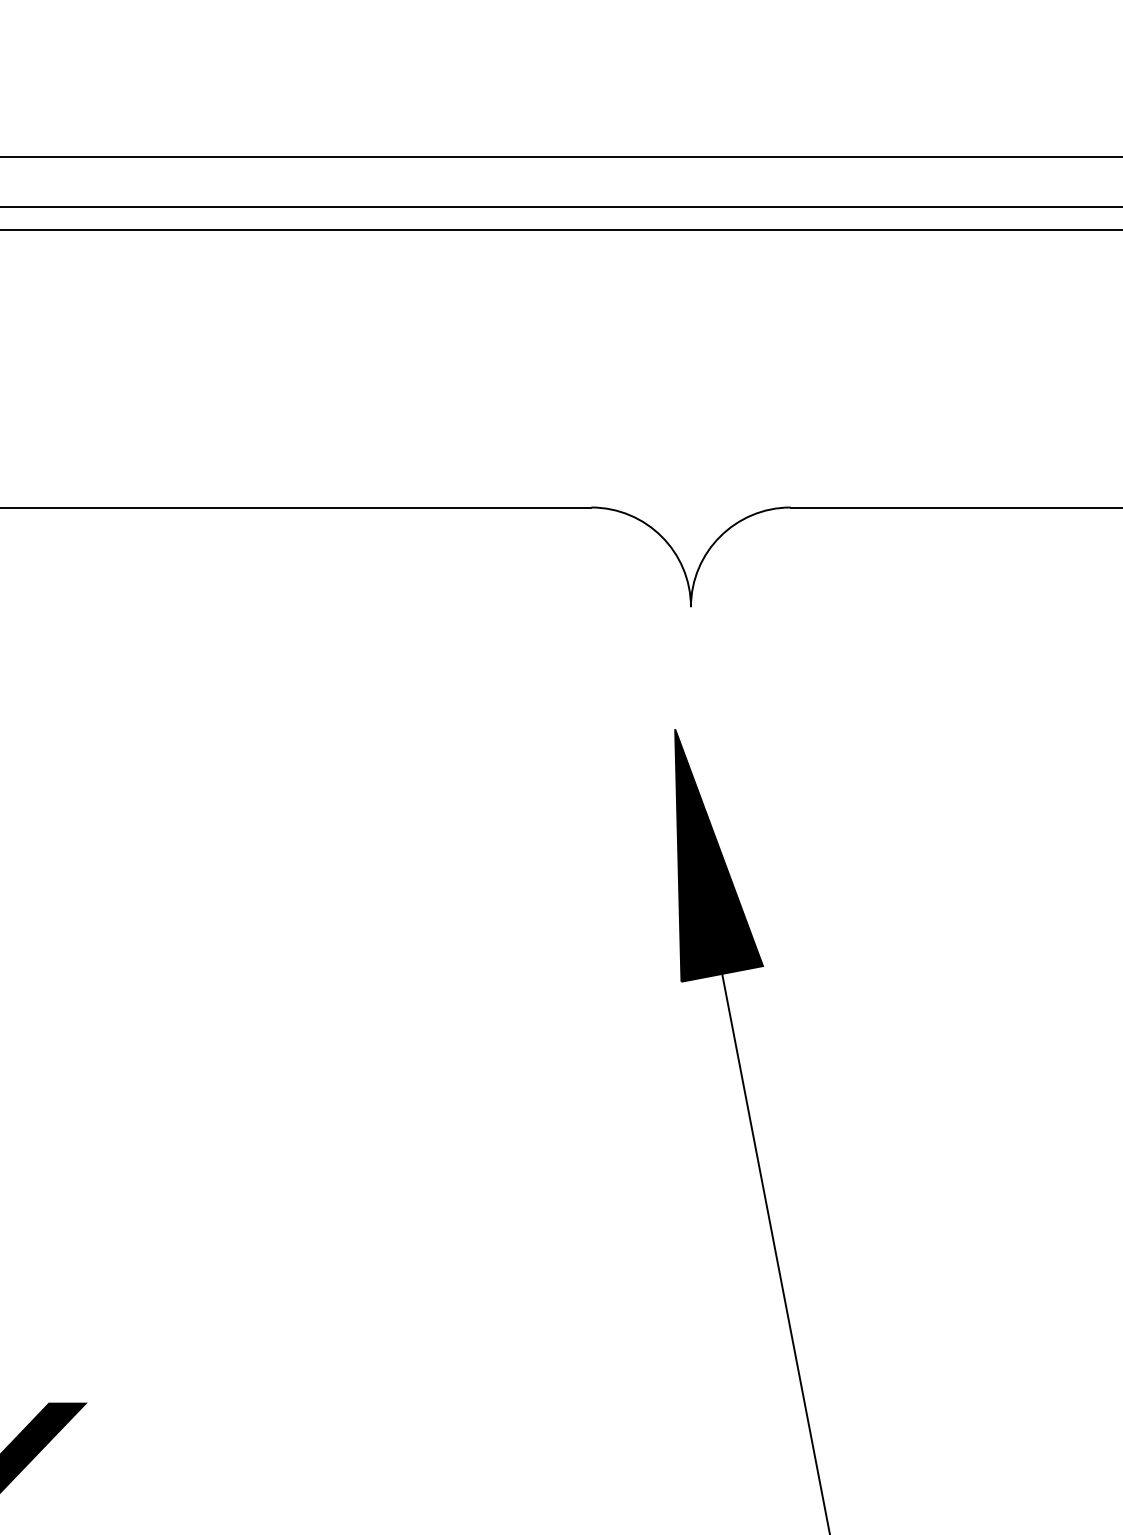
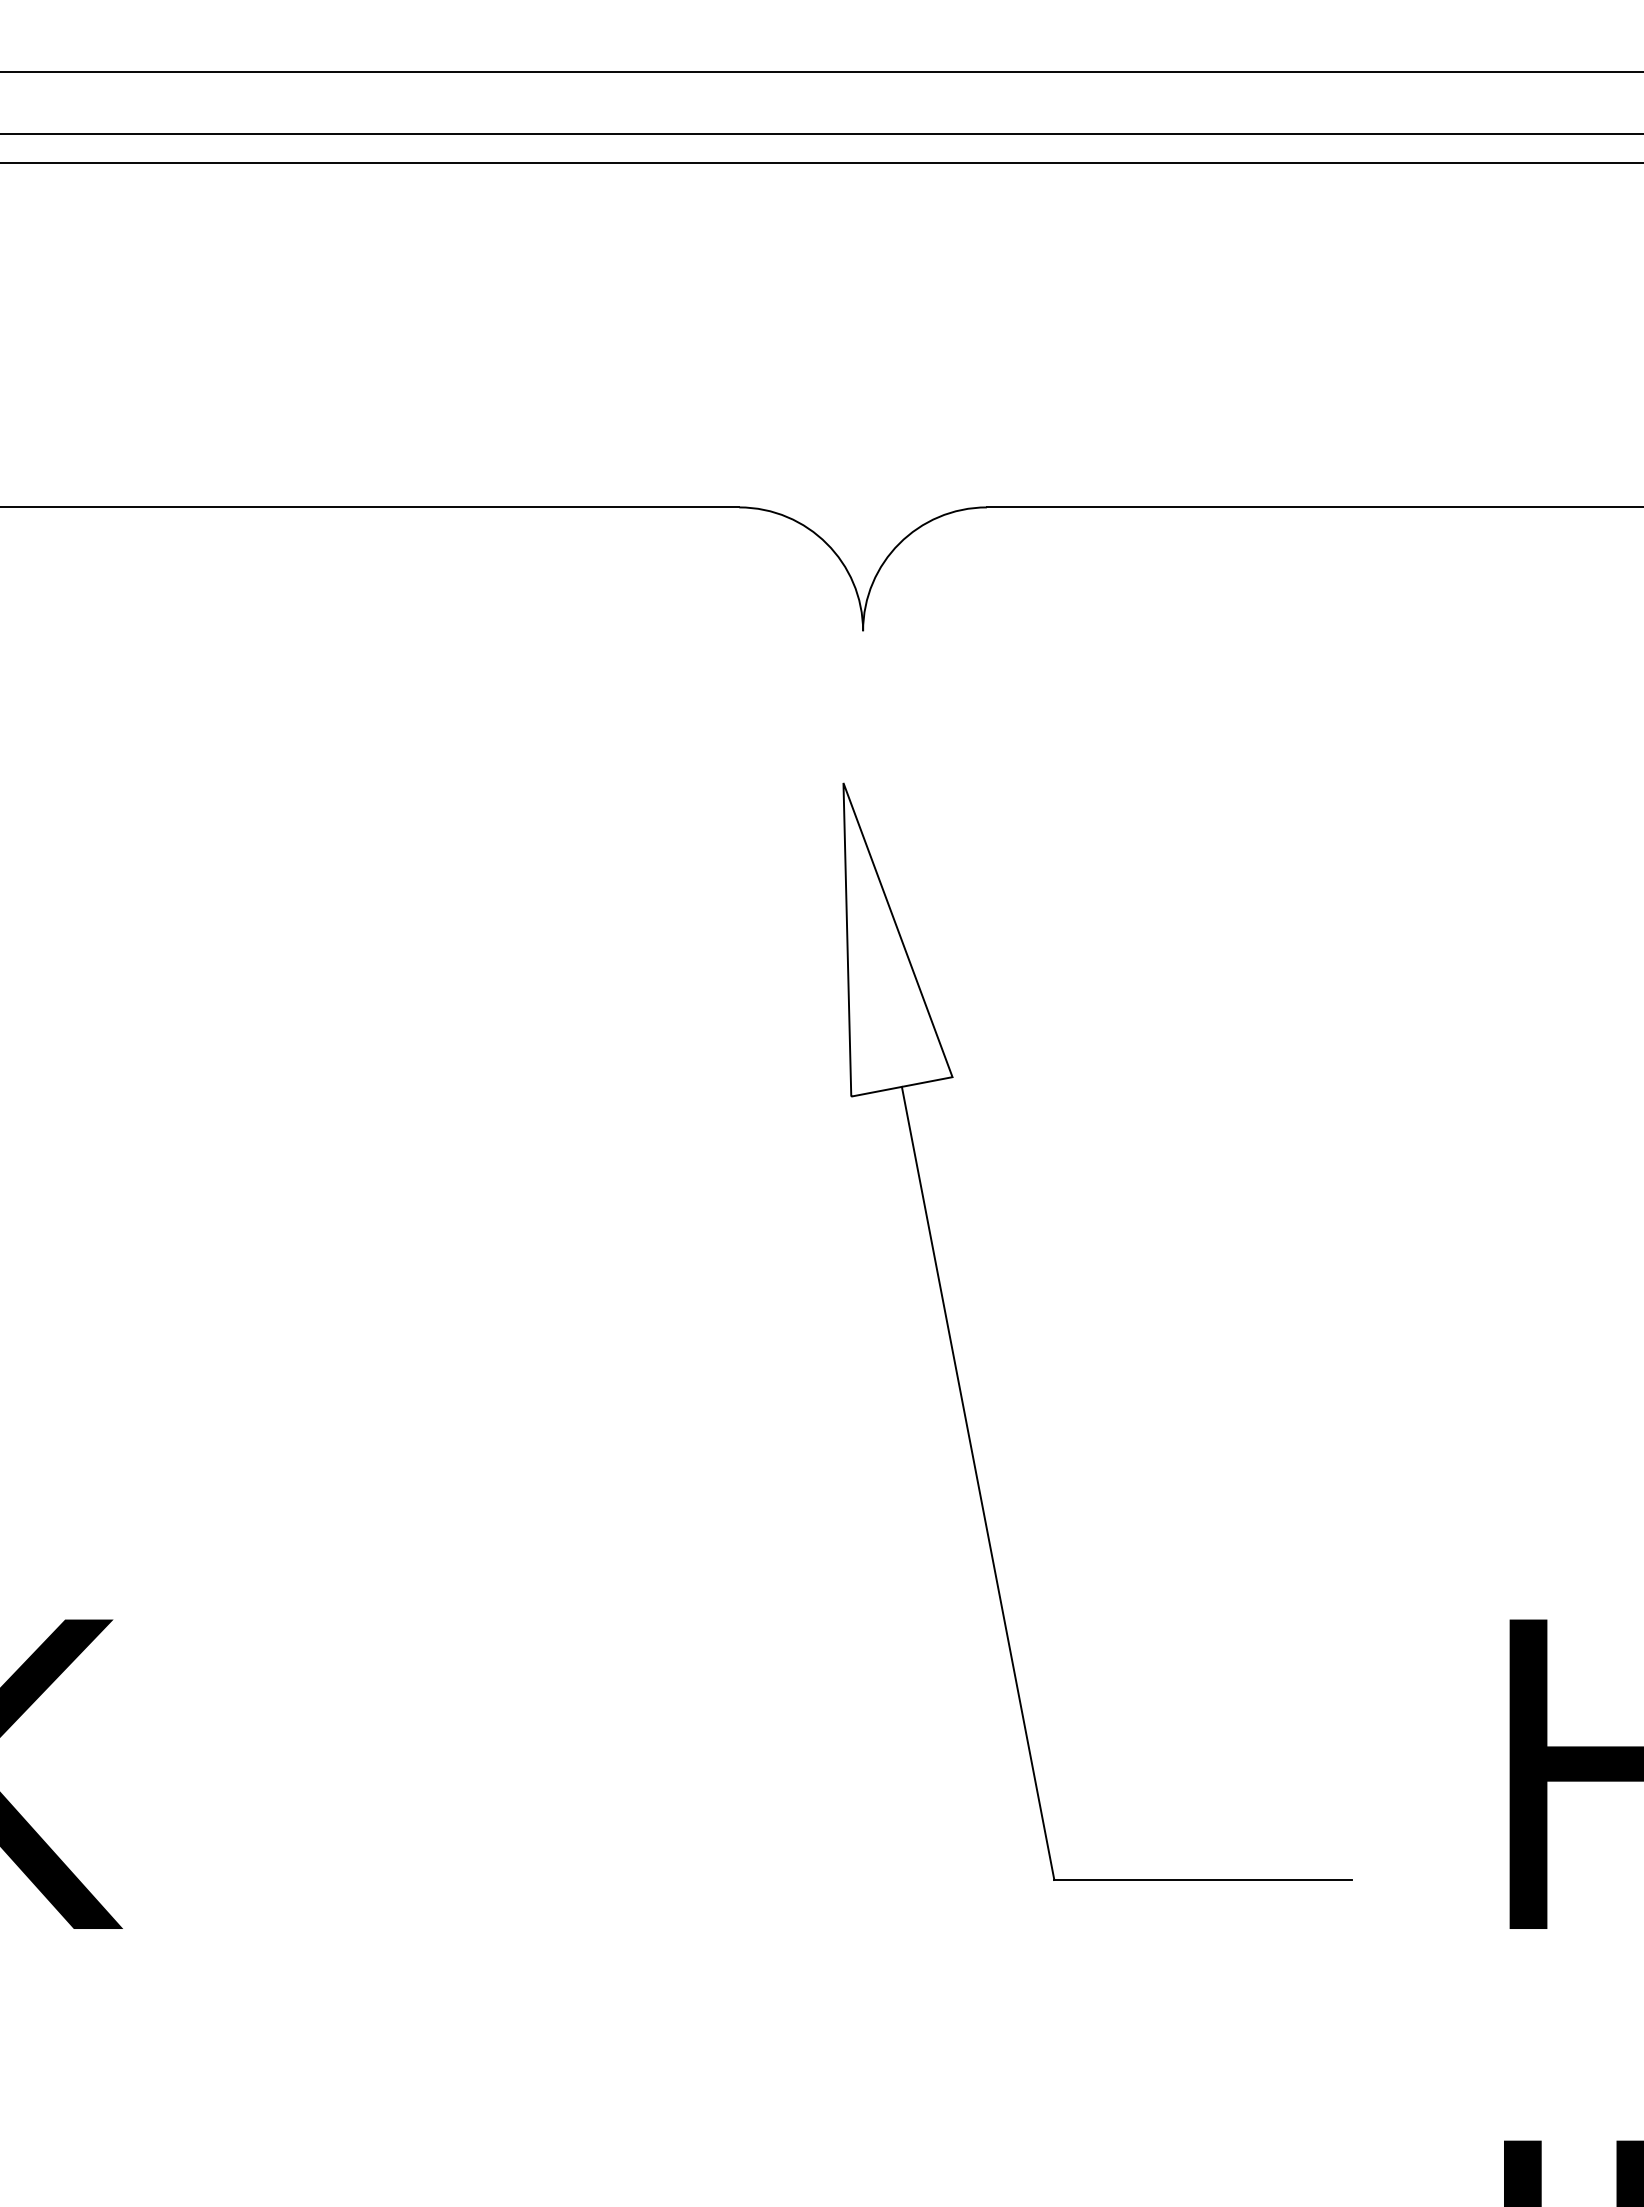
fill: (718, 855) -> (897, 939), removed

